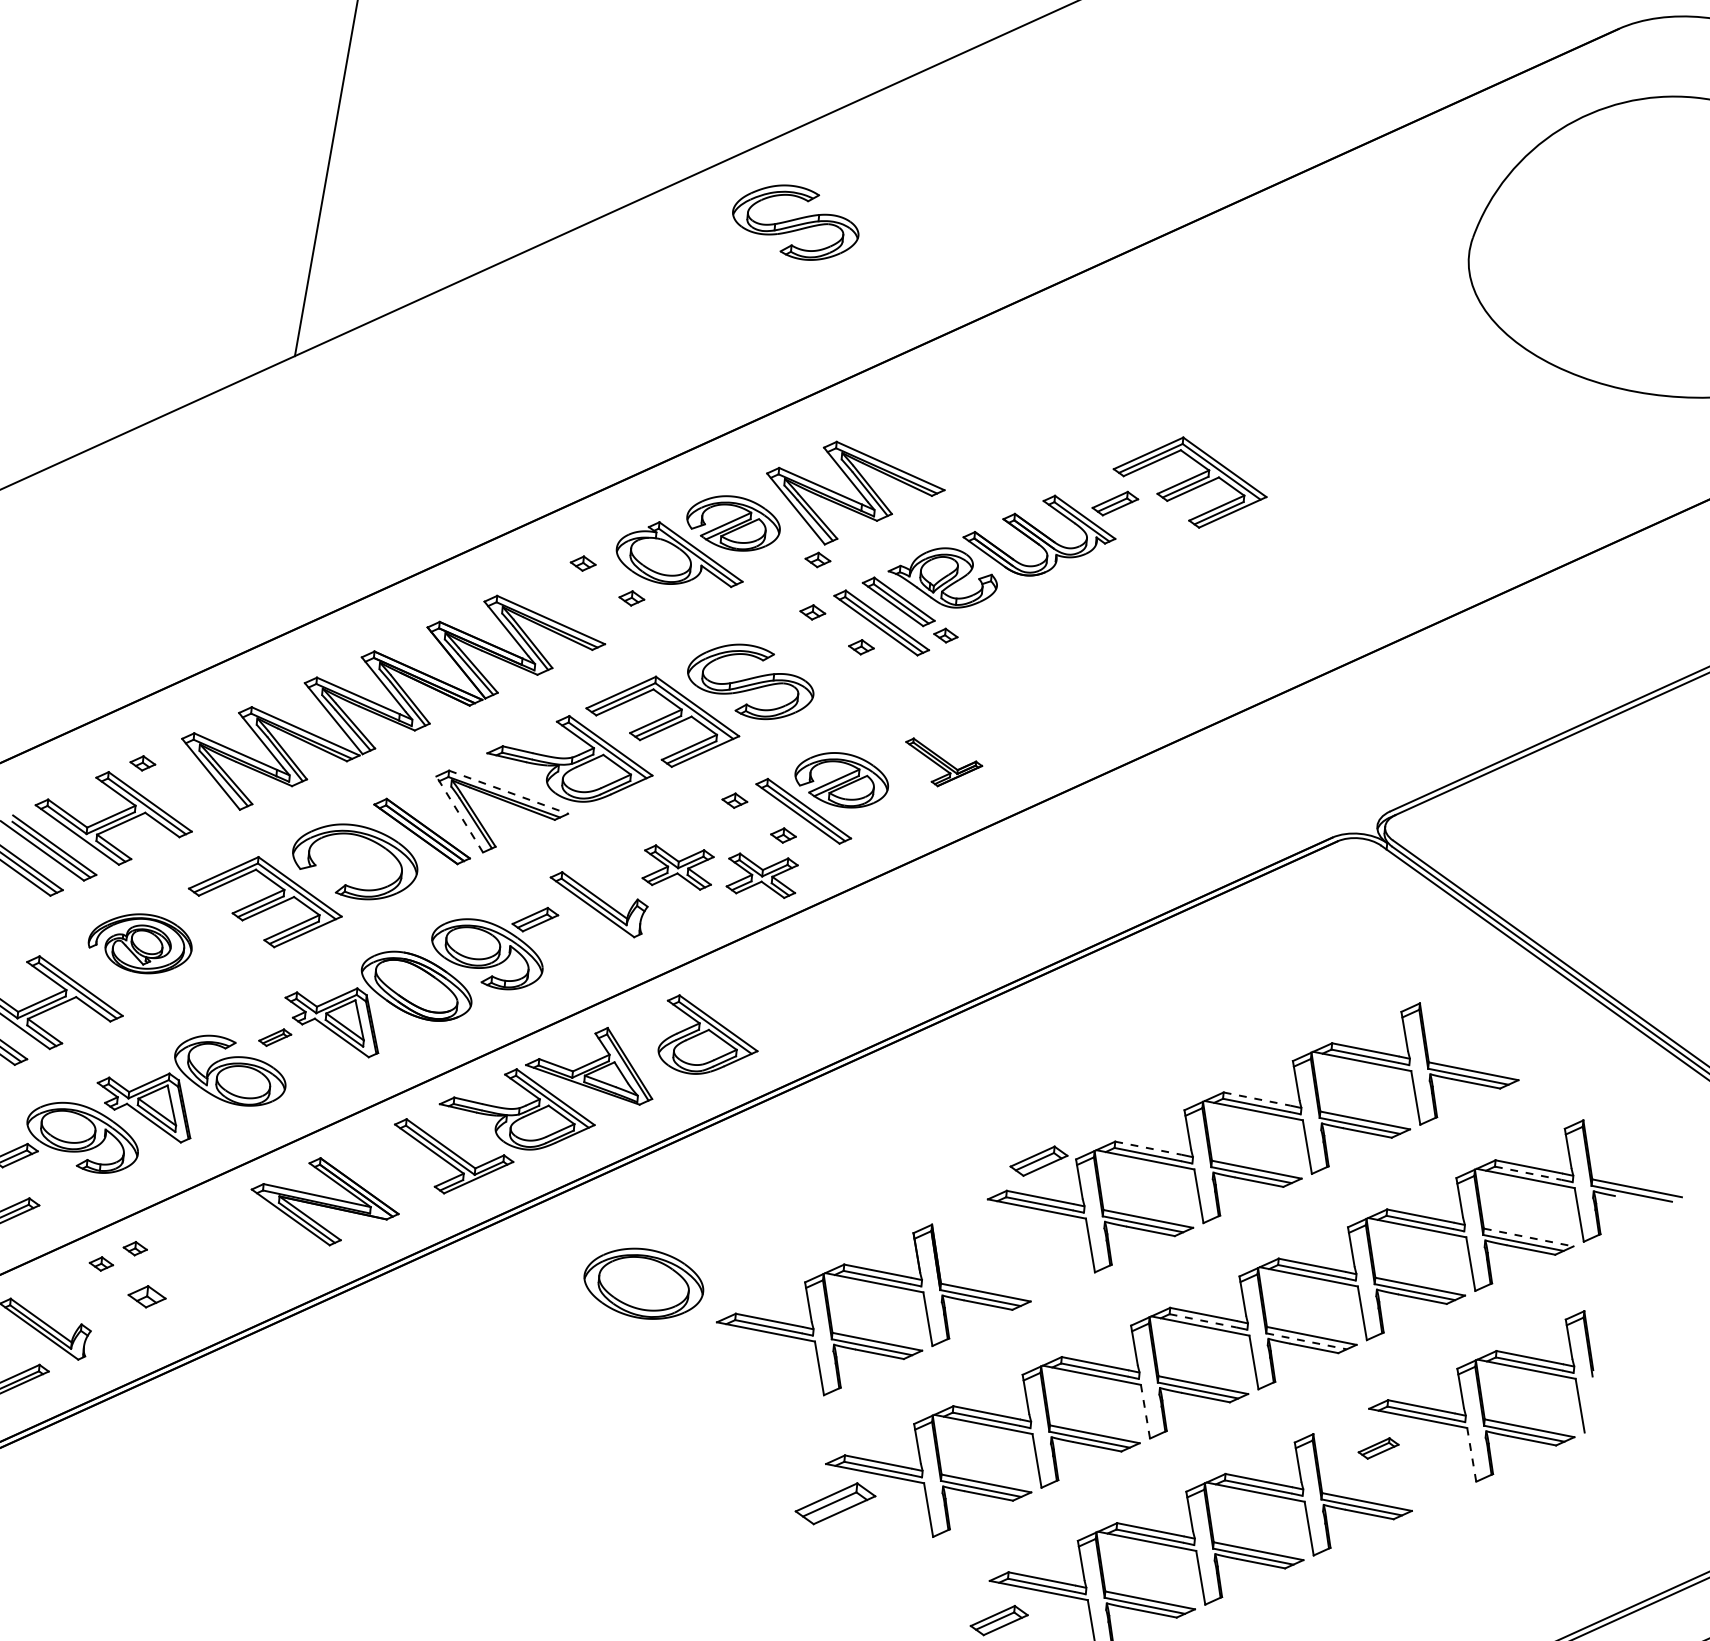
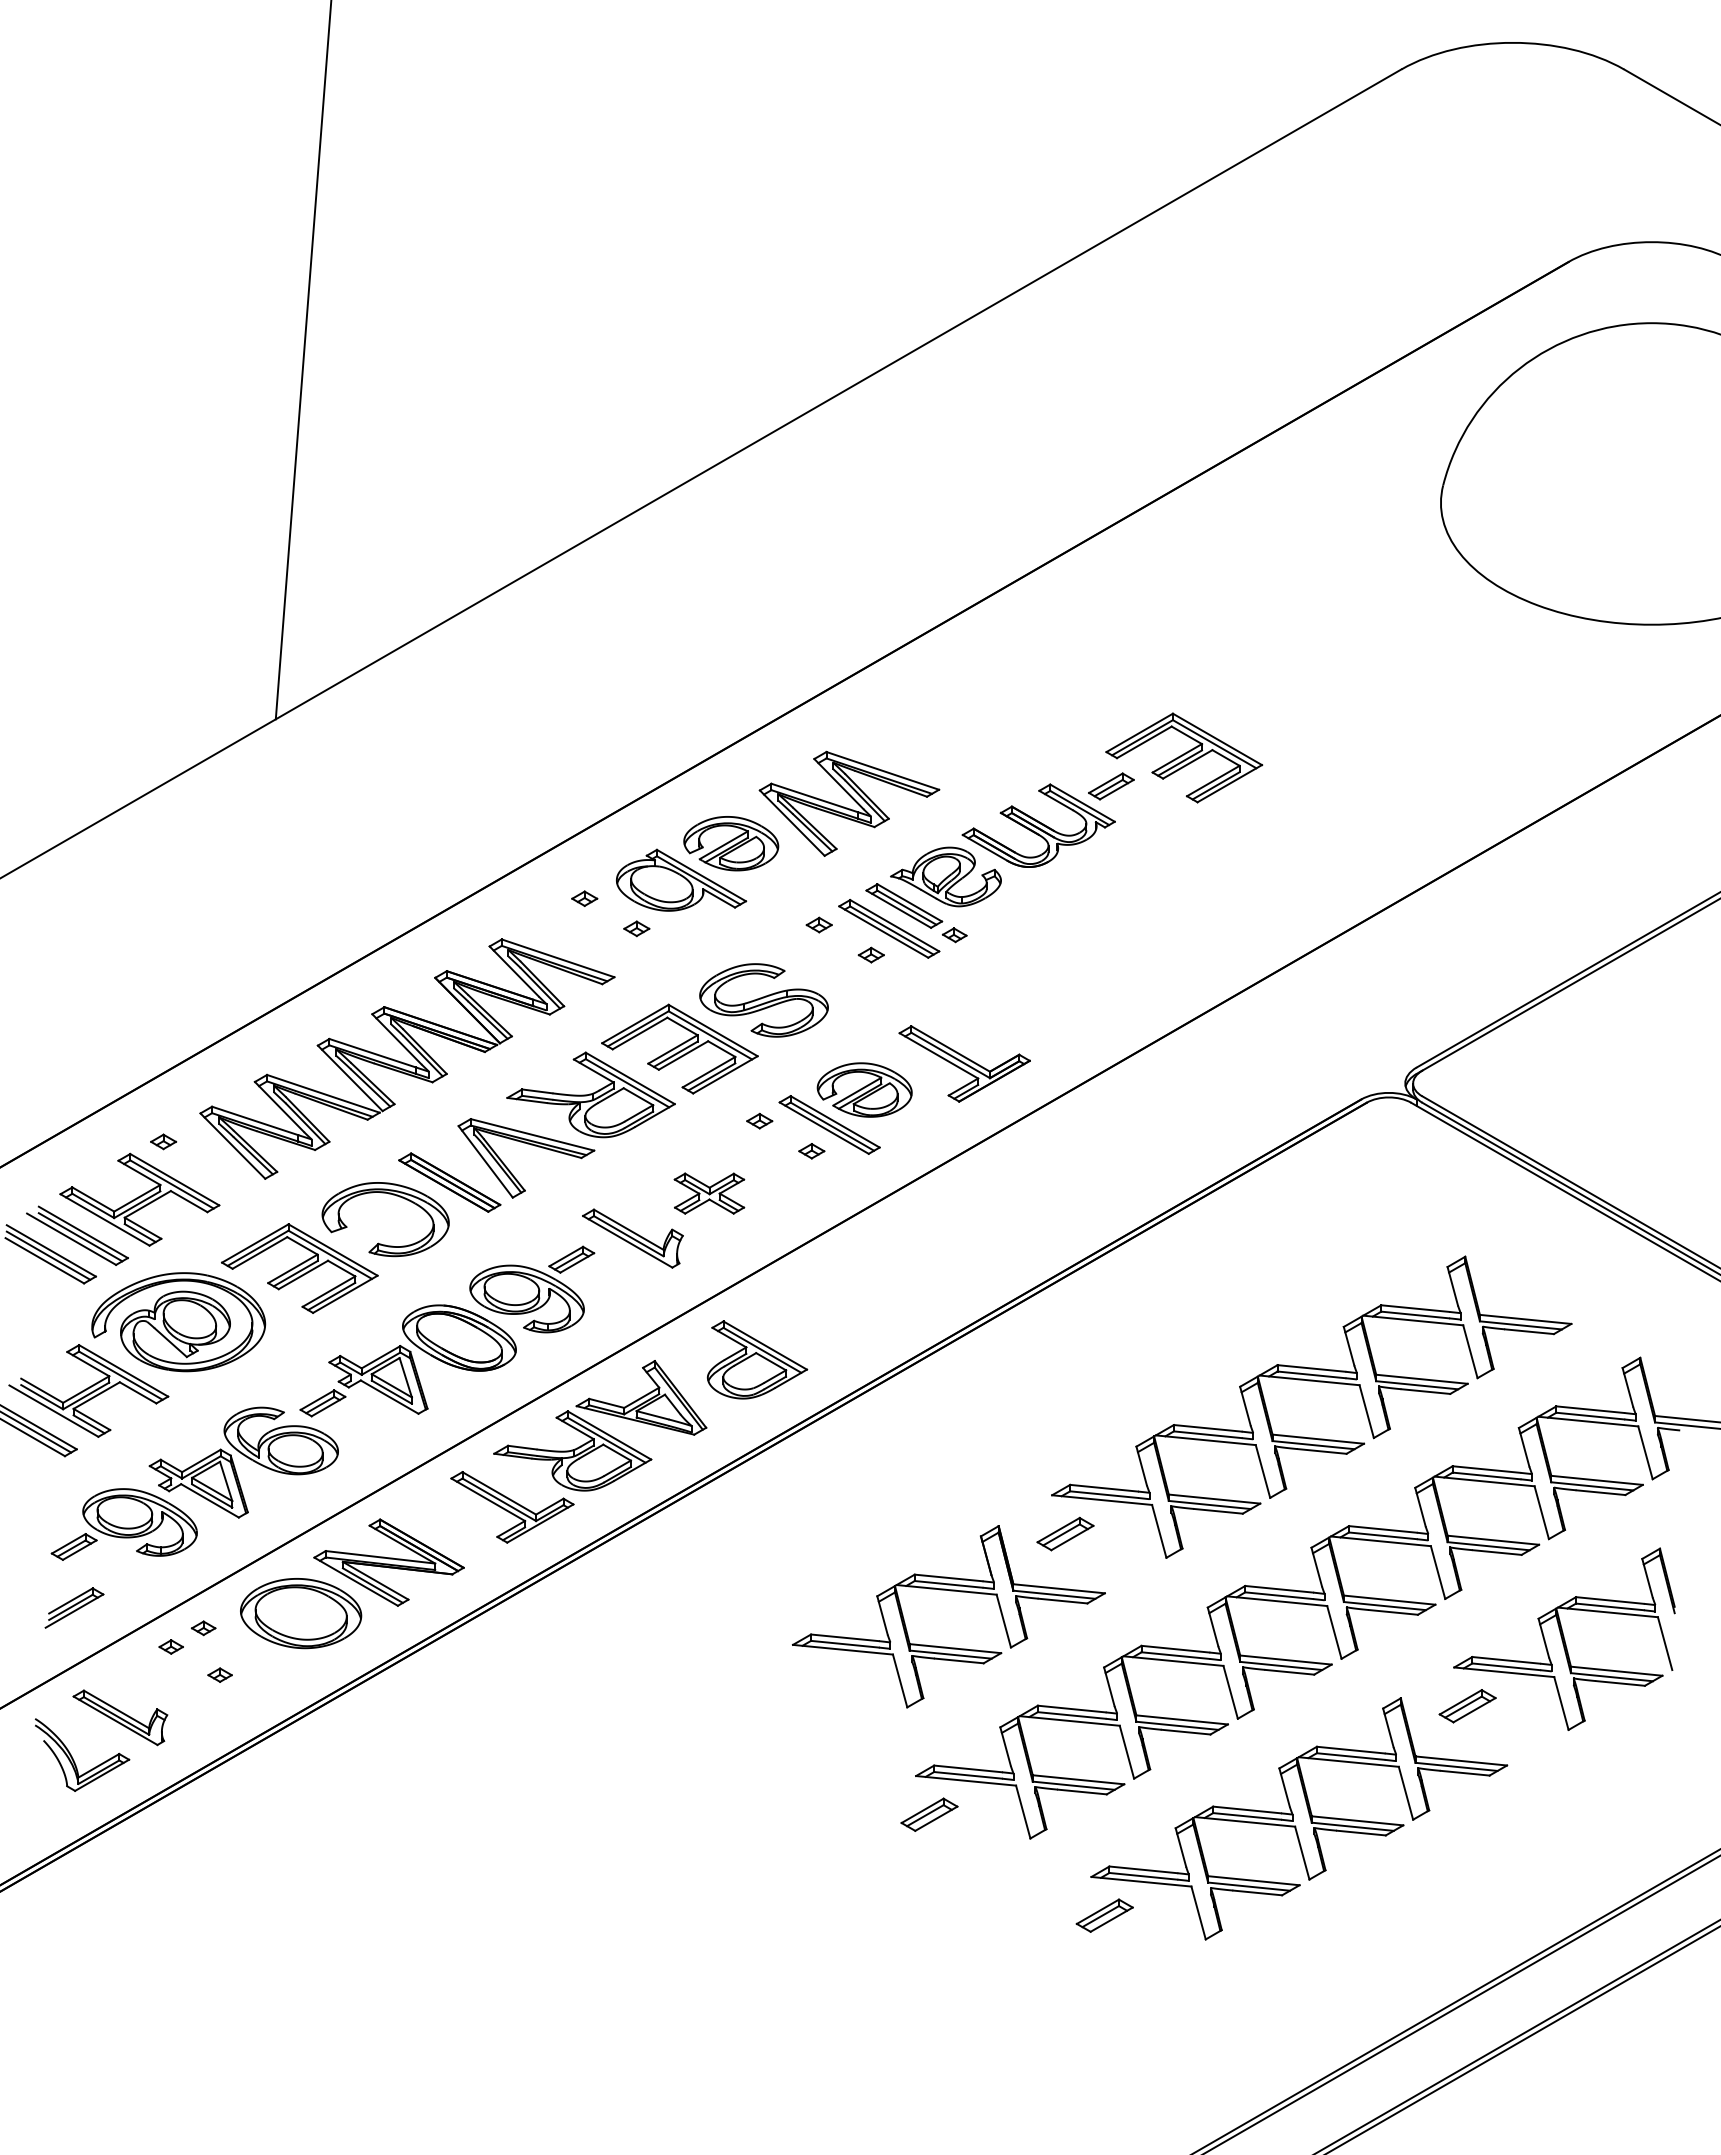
part: (795, 222) -> (763, 536), removed
part: (817, 559) -> (818, 871), removed
part: (943, 763) -> (964, 1063), size x1.67
line: (508, 791) -> (532, 1134), dashed -> solid
line: (459, 814) -> (485, 1161), dashed -> solid
part: (762, 875) -> (794, 1193), removed
part: (140, 943) -> (178, 1322), size x1.67
part: (274, 1037) -> (322, 1403), size x1.43
line: (1257, 1099) -> (1312, 1368), dashed -> solid
line: (1149, 1148) -> (1208, 1428), dashed -> solid
part: (1039, 1160) -> (1065, 1533), moved
line: (1528, 1173) -> (1590, 1416), dashed -> solid
line: (1529, 1237) -> (1597, 1480), dashed -> solid
part: (644, 1283) -> (301, 1613), moved
part: (146, 1295) -> (219, 1674), size x0.62
line: (1203, 1320) -> (1279, 1595), dashed -> solid
line: (1307, 1341) -> (1385, 1606), dashed -> solid
line: (1145, 1410) -> (1230, 1691), dashed -> solid
part: (1378, 1448) -> (1467, 1706), size x1.43
line: (1471, 1454) -> (1561, 1703), dashed -> solid
part: (835, 1503) -> (929, 1814), size x0.71

